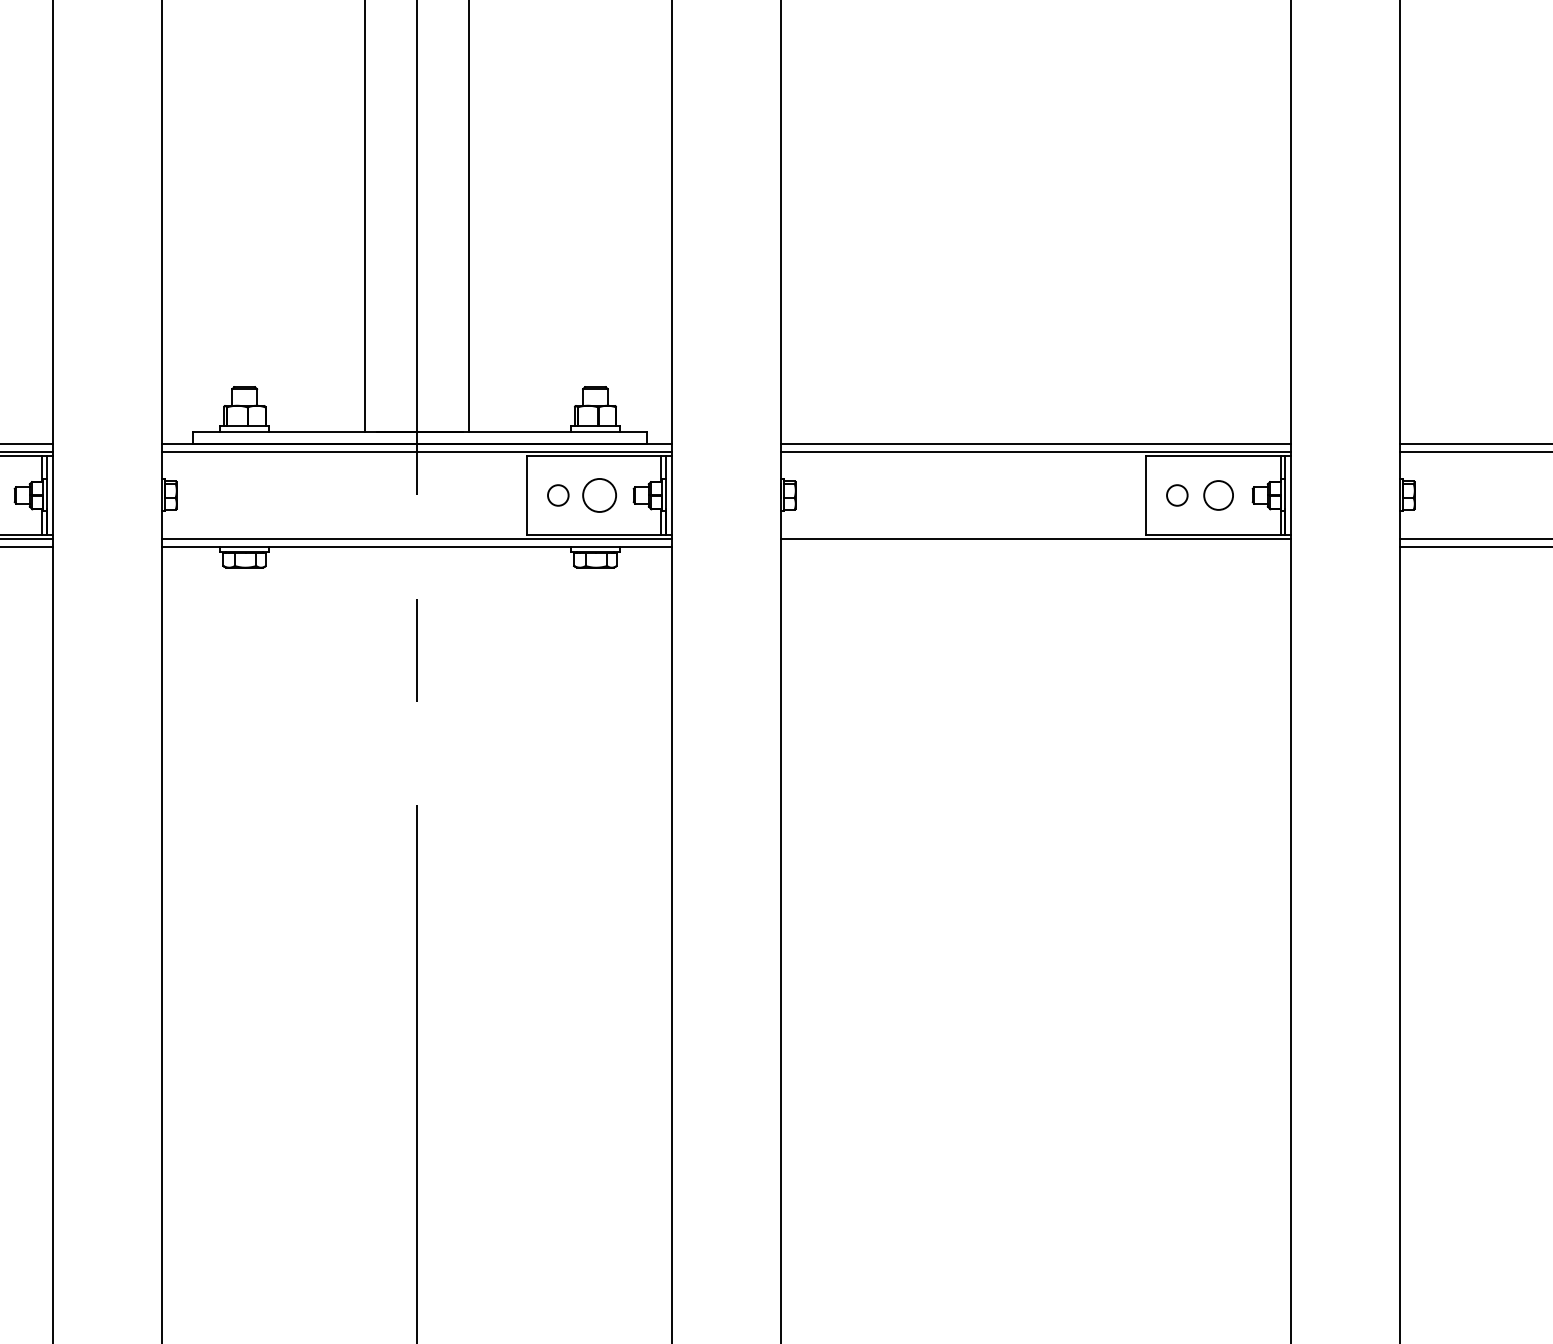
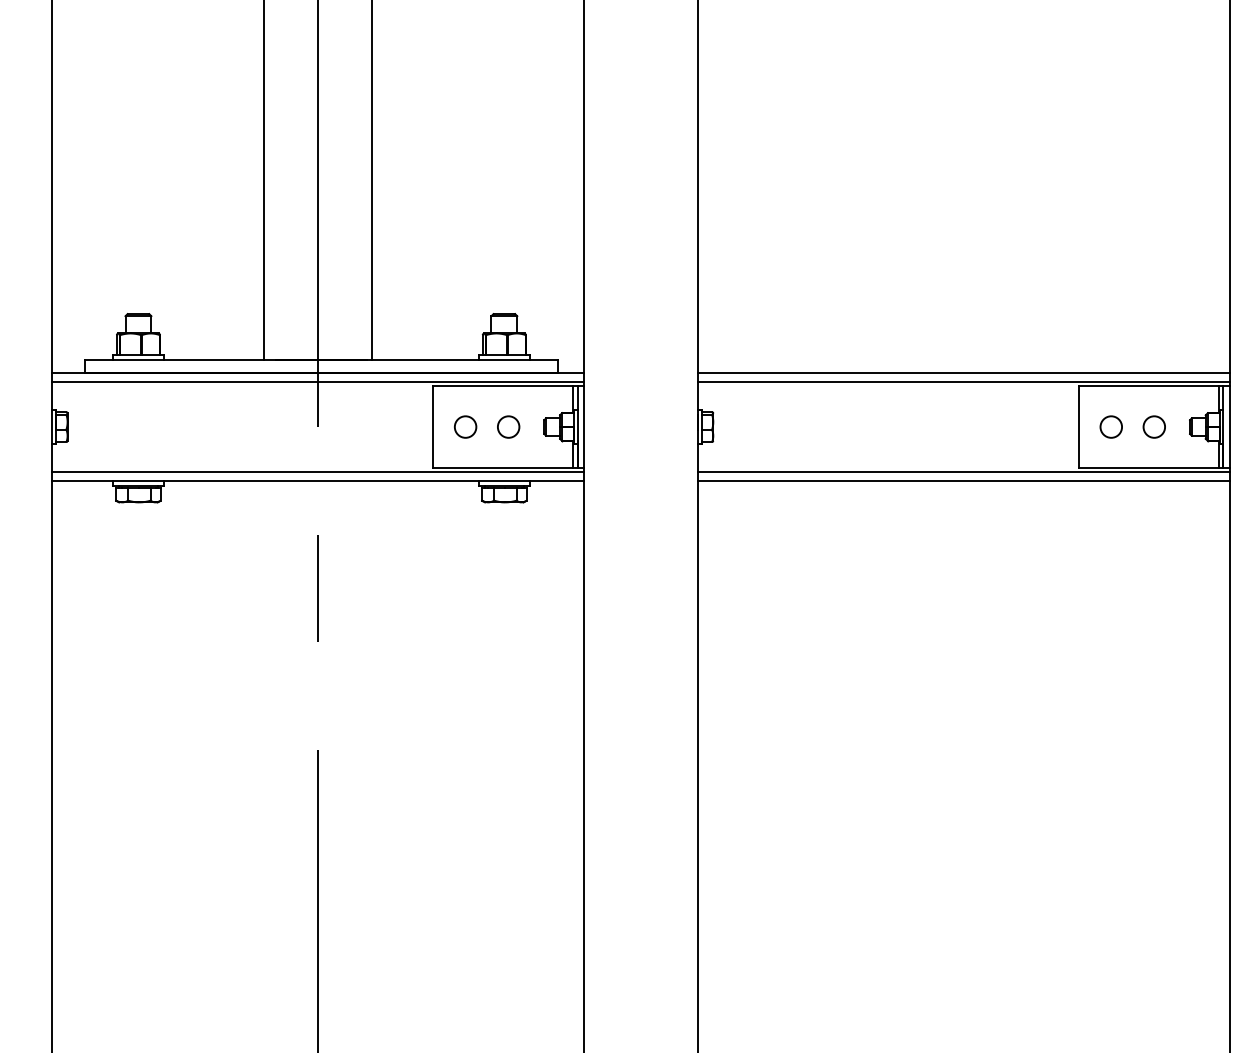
circle: (599, 495) -> (508, 427), size x0.62
circle: (1218, 495) -> (1154, 427), size x0.71
line: (1035, 547) -> (963, 481), added

